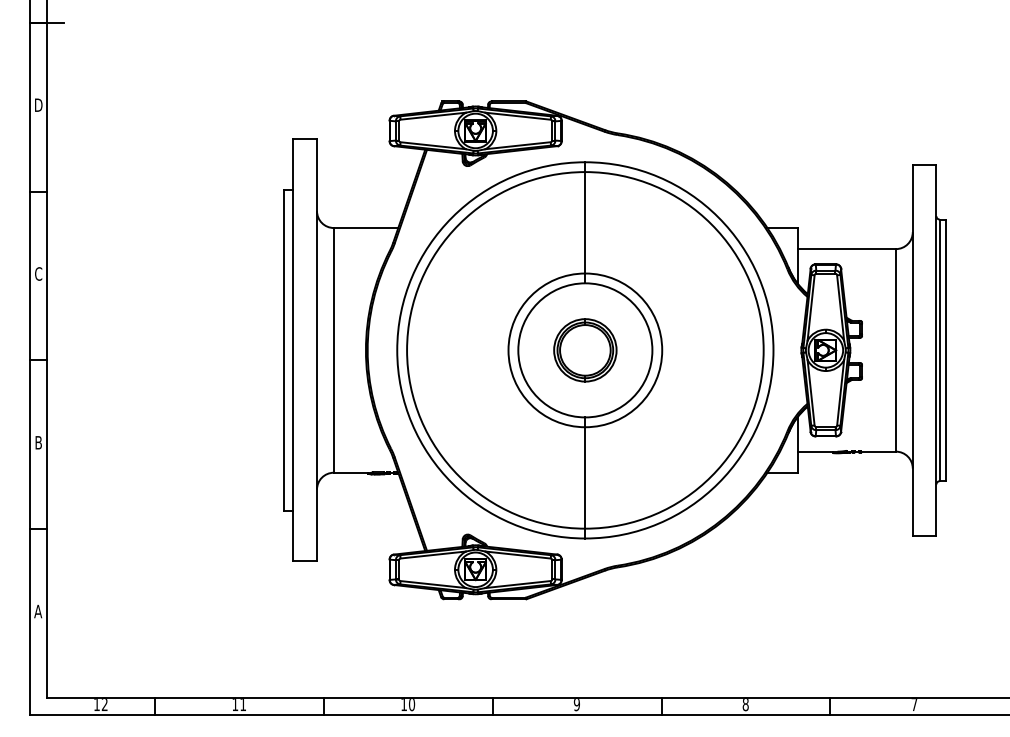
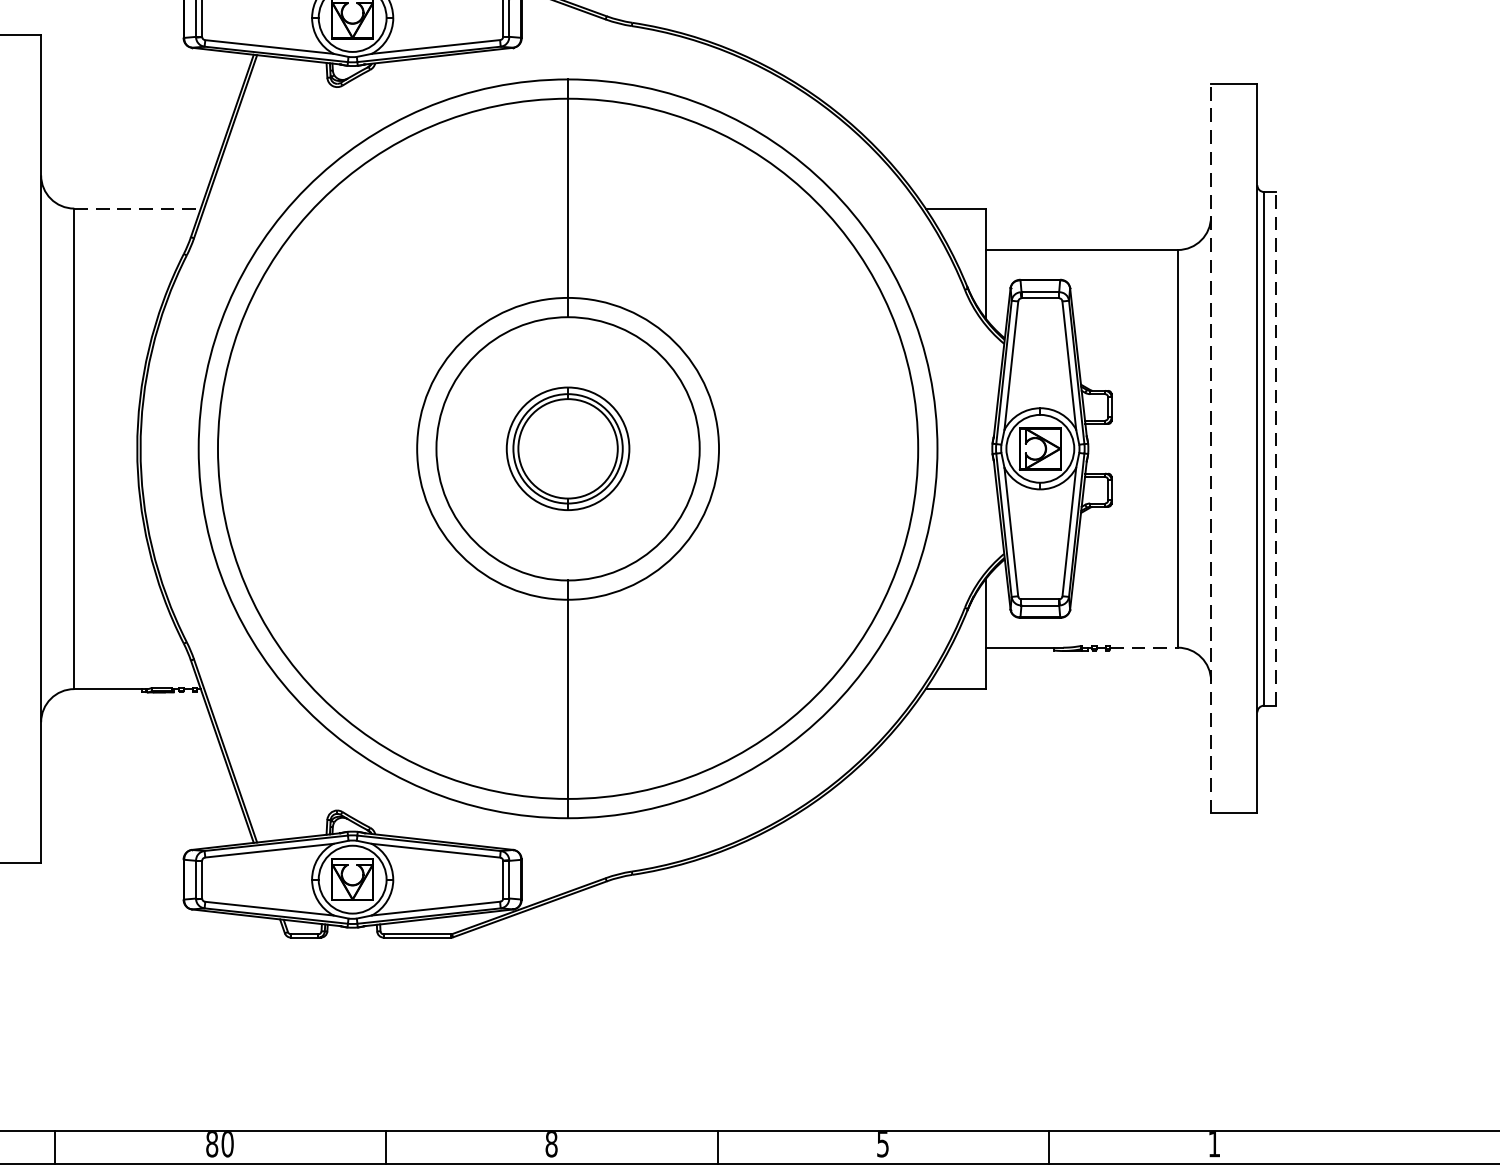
line: (366, 228) -> (138, 209), solid -> dashed
line: (912, 350) -> (1210, 449), solid -> dashed
line: (945, 350) -> (1275, 449), solid -> dashed
line: (879, 451) -> (1145, 647), solid -> dashed
text: (914, 704) -> (1214, 1144), 7 -> 1
text: (404, 705) -> (212, 1146), 10 -> 80
text: (576, 705) -> (550, 1146), 9 -> 8
text: (745, 705) -> (882, 1146), 8 -> 5

